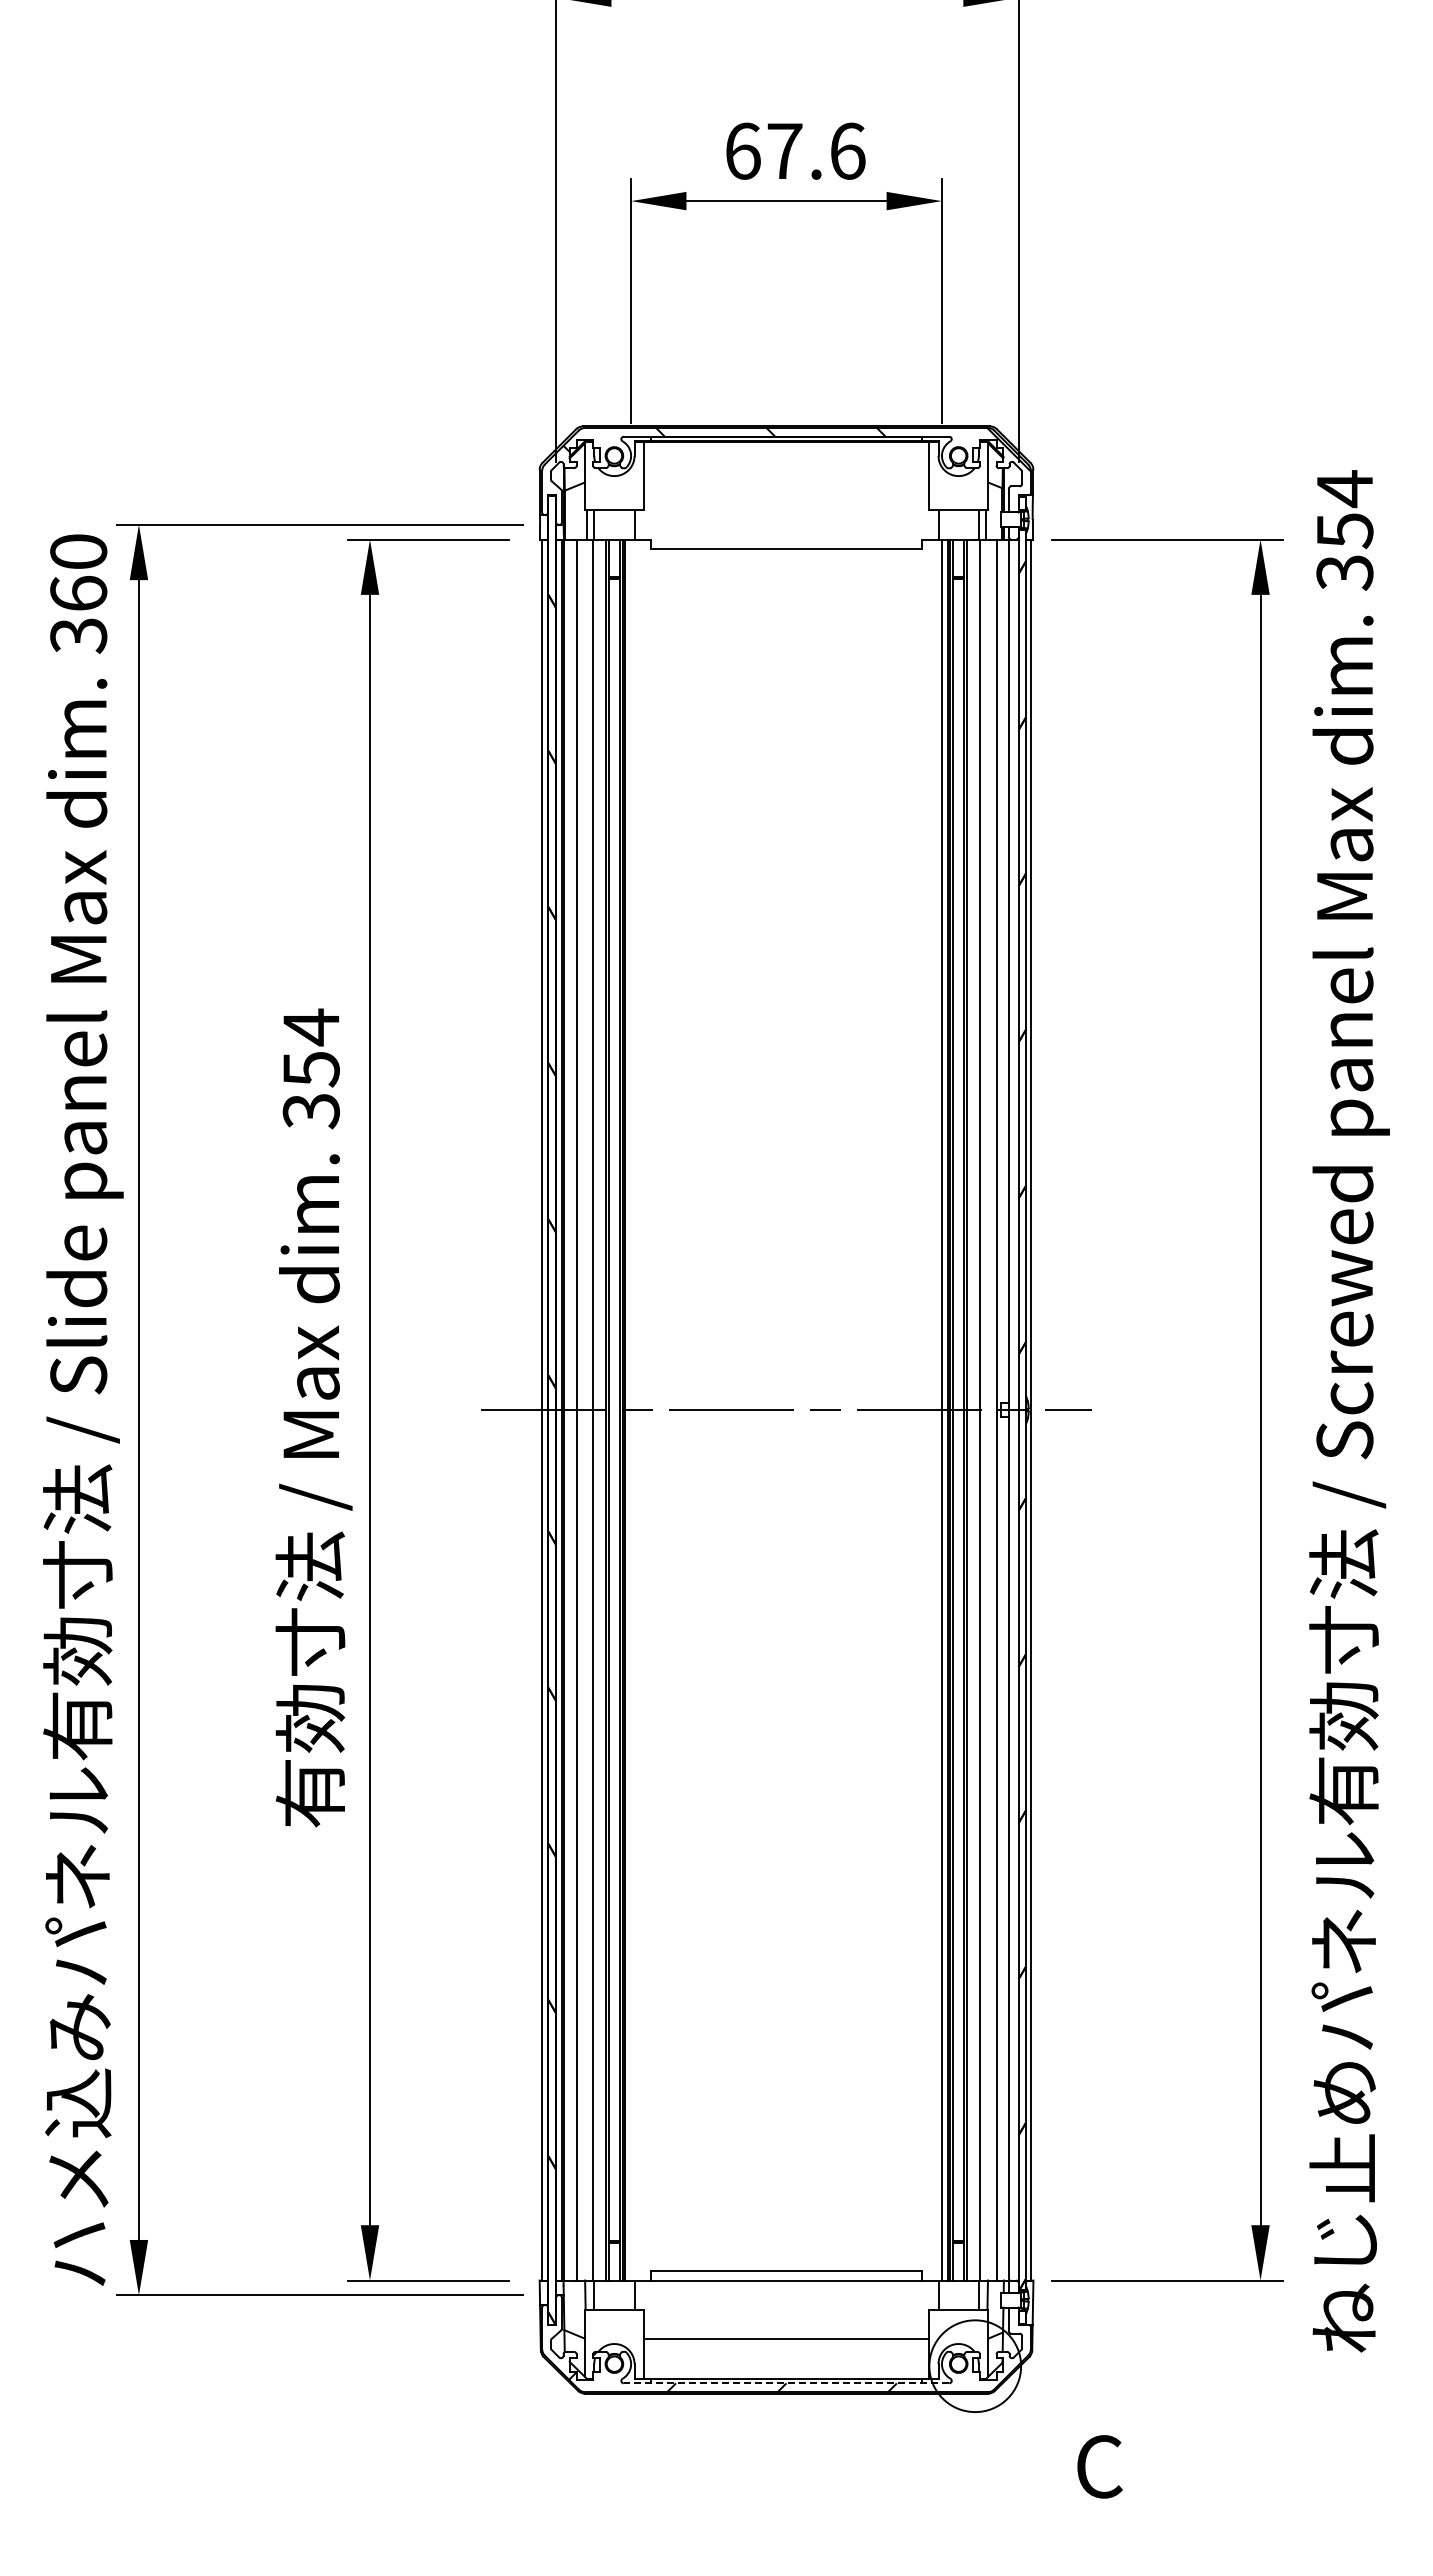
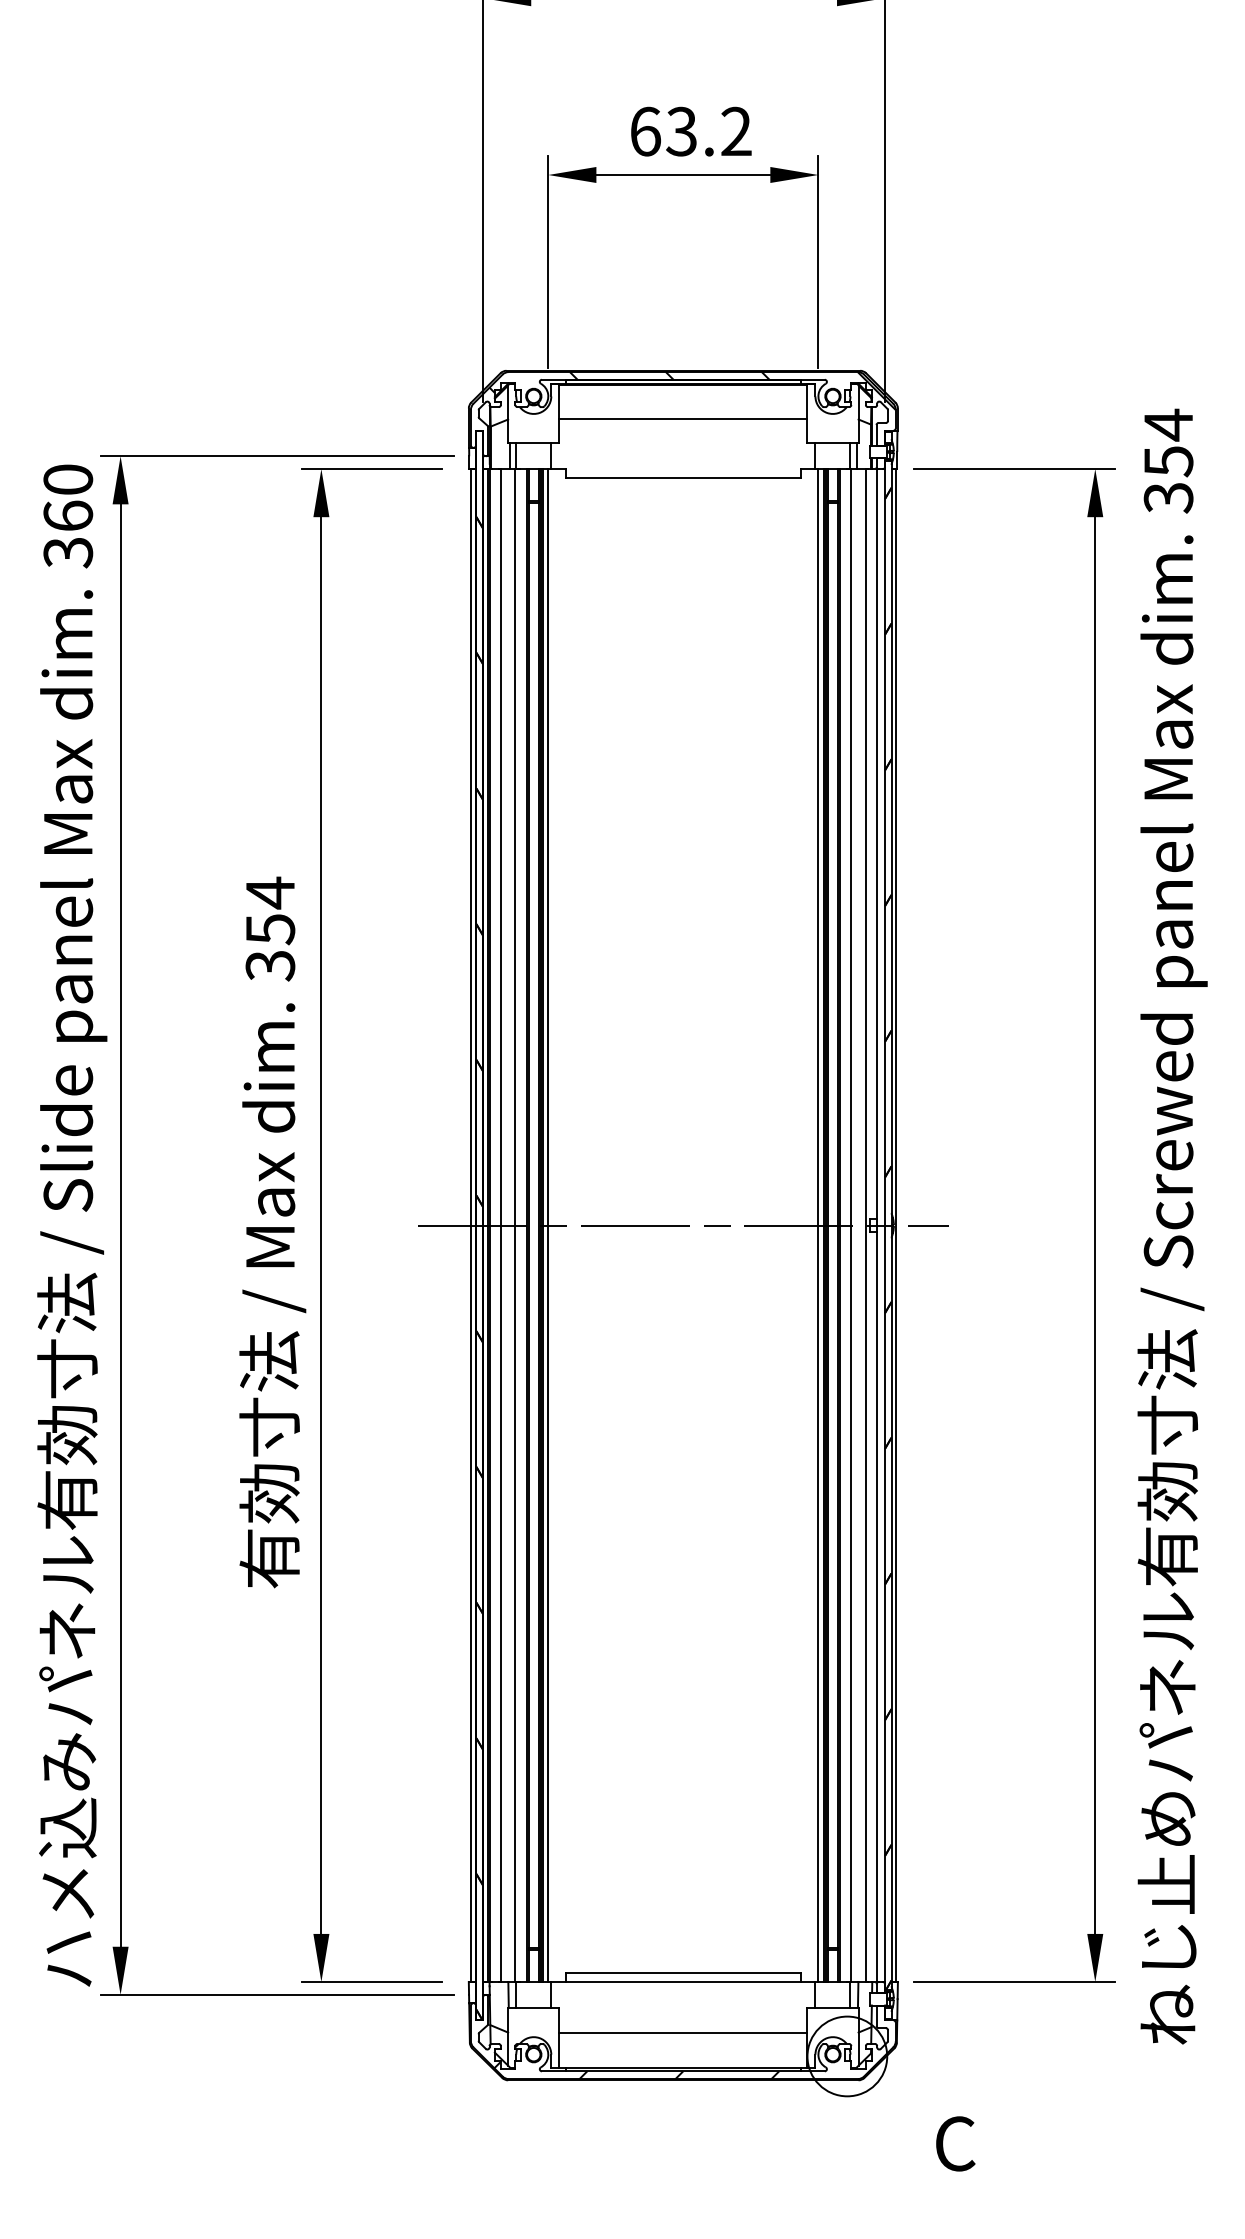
text: (815, 150) -> (708, 131), 67.6 -> 63.2
line: (786, 481) -> (683, 418), added
line: (631, 1409) -> (548, 1225), added
line: (786, 2383) -> (683, 2071), dashed -> solid

